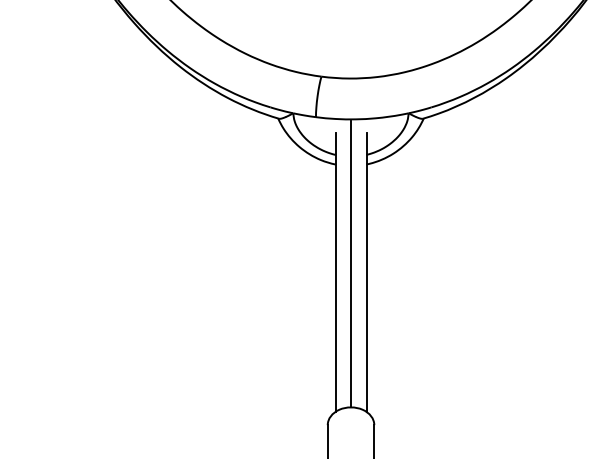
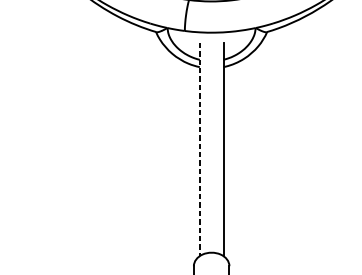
line: (351, 264) -> (212, 143), removed
line: (335, 272) -> (199, 149), solid -> dashed

